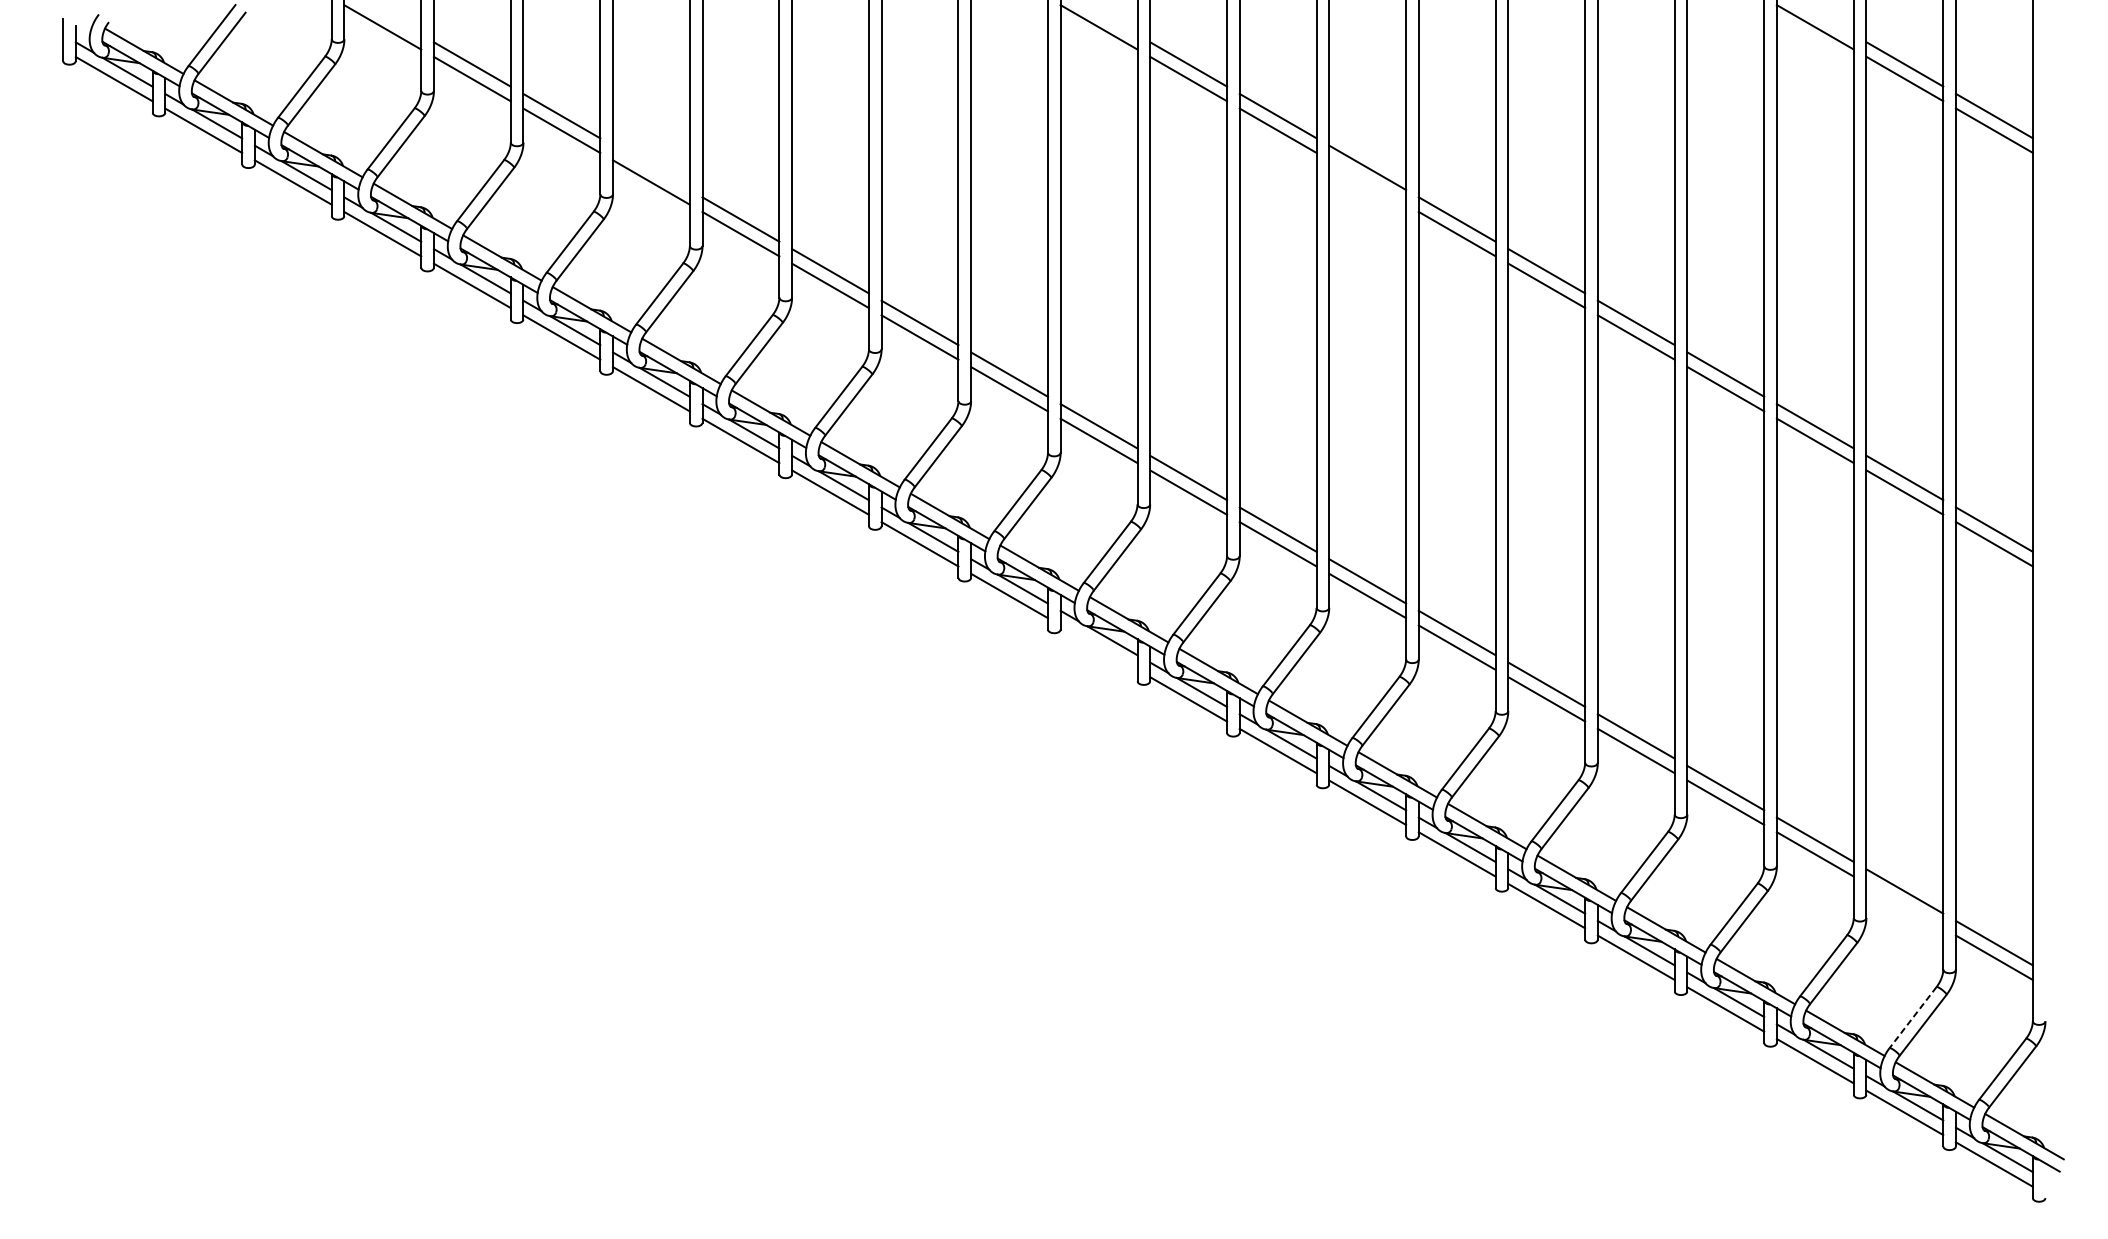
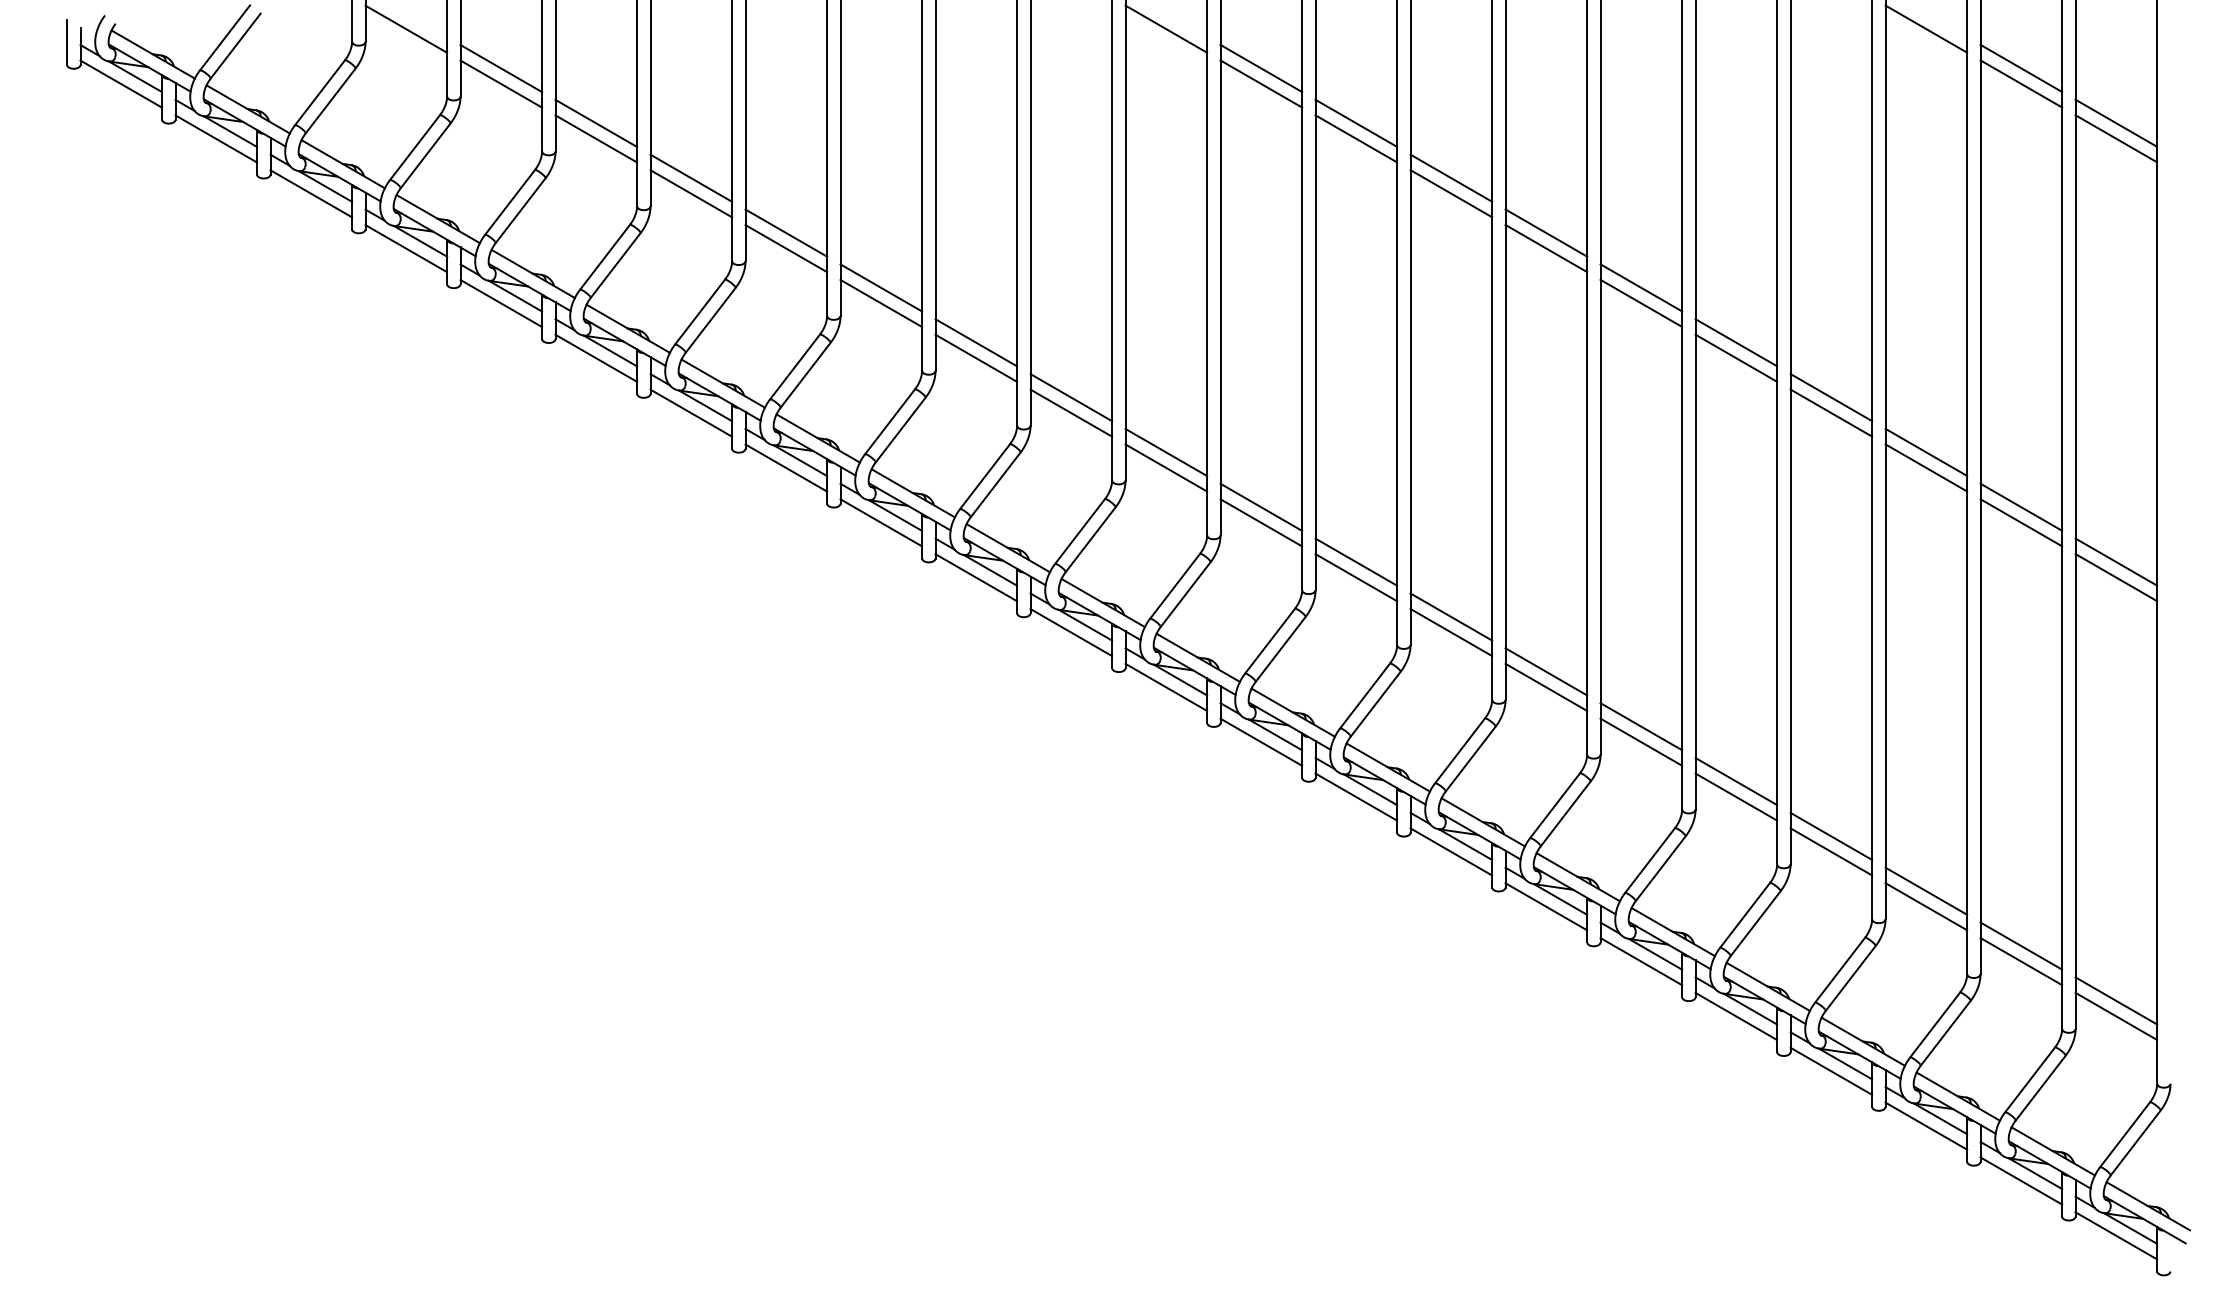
line: (651, 167) -> (691, 177), added
line: (1367, 182) -> (1451, 193), added
line: (1099, 646) -> (1166, 686), added
line: (1904, 905) -> (2021, 961), added
line: (1913, 1017) -> (2030, 1079), dashed -> solid

